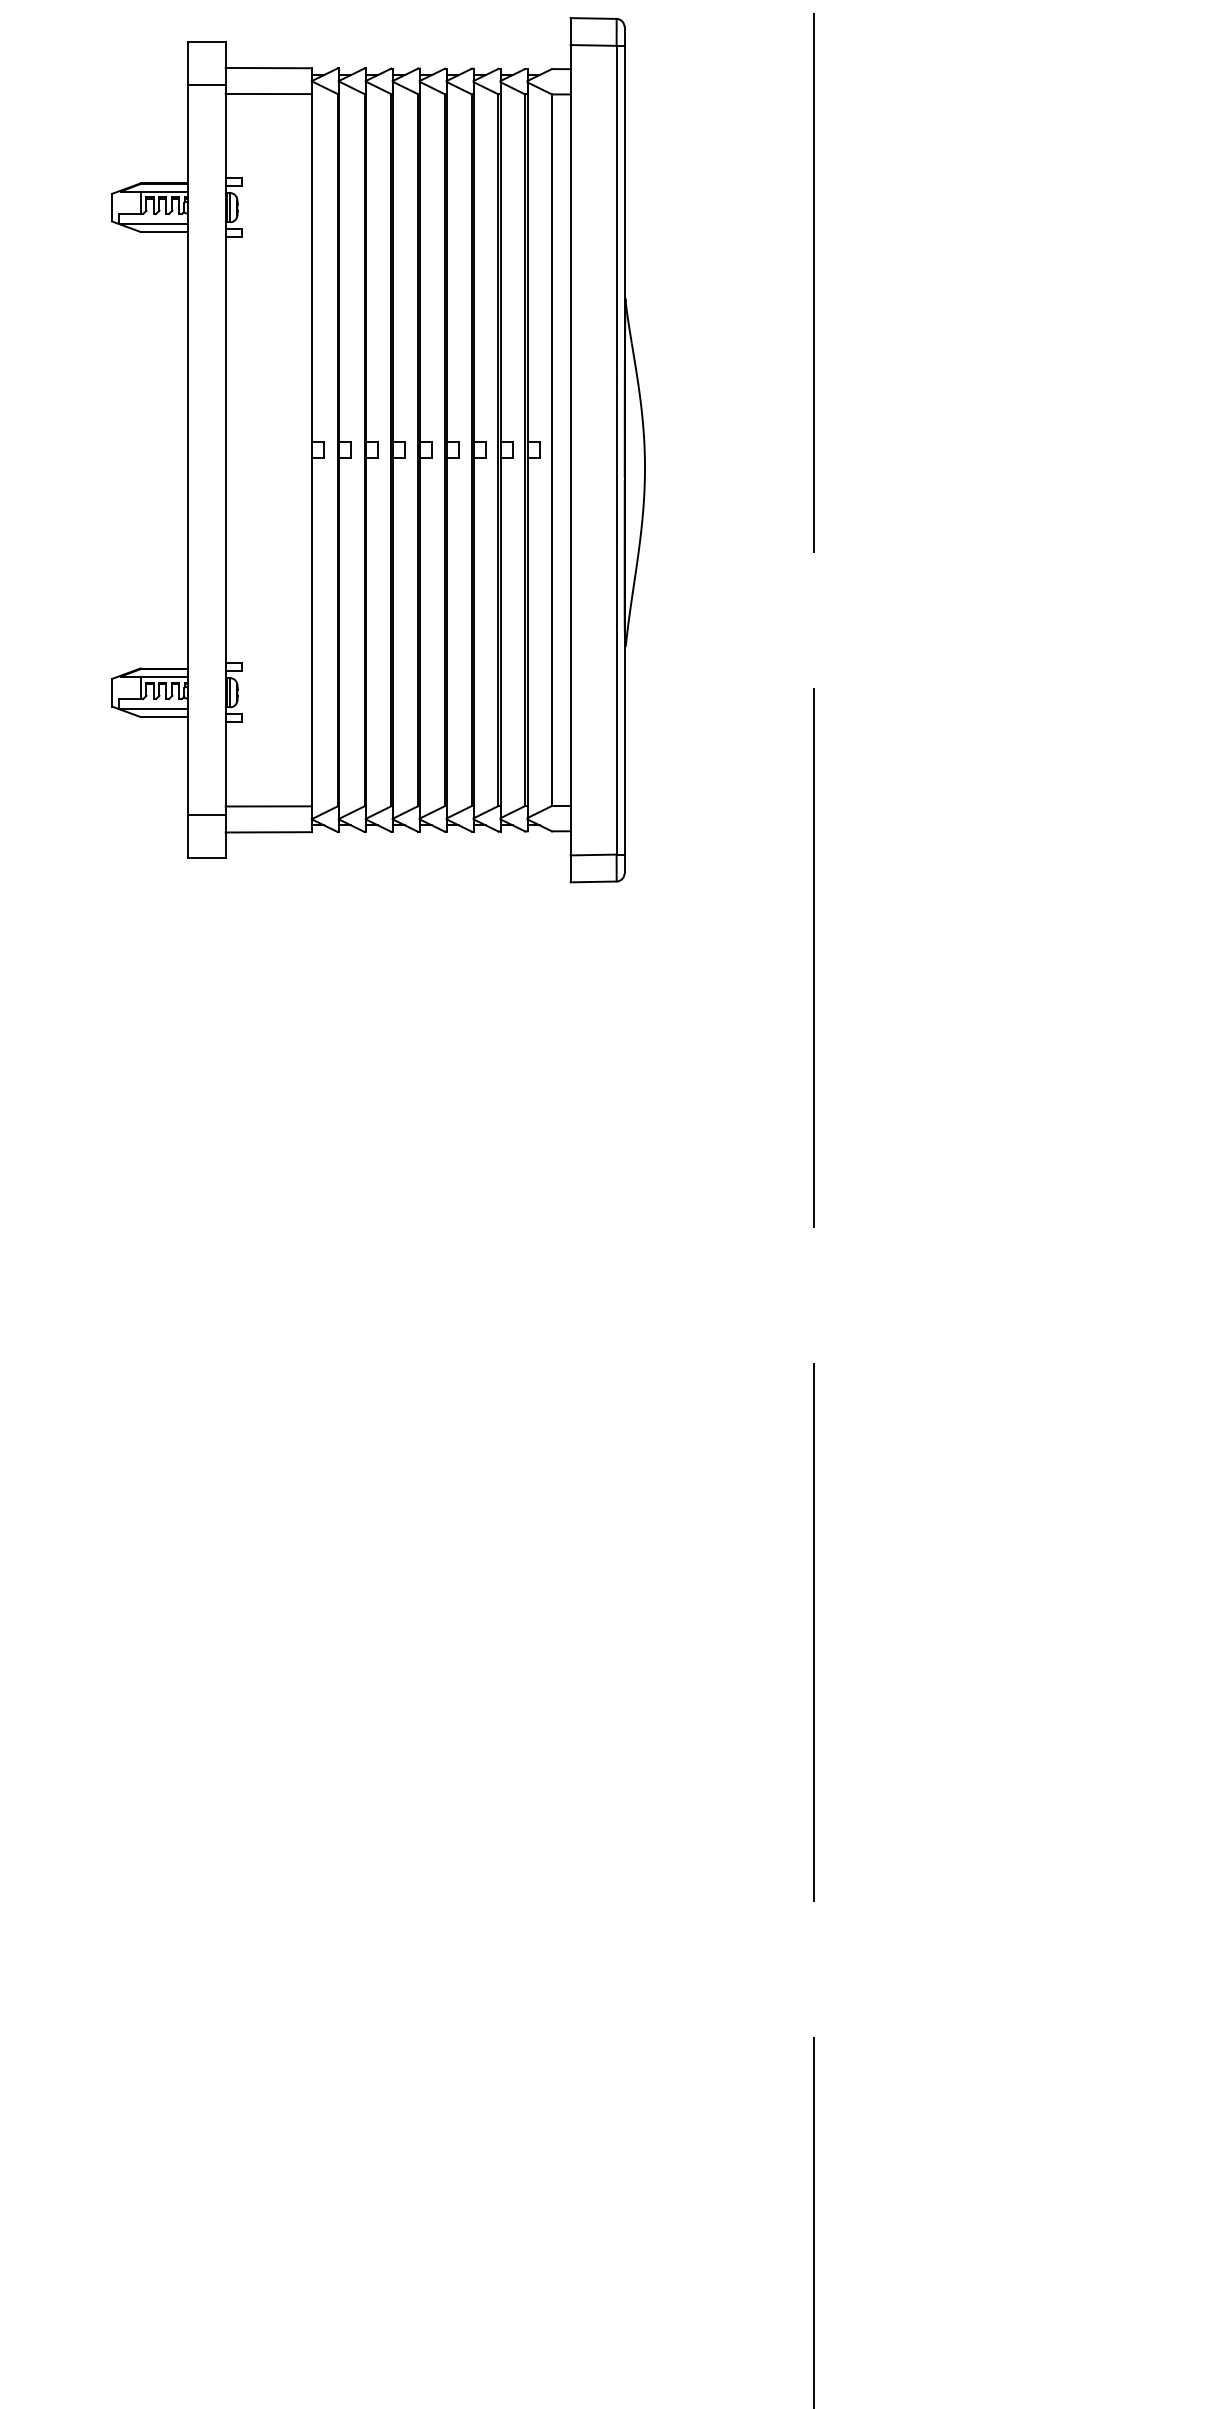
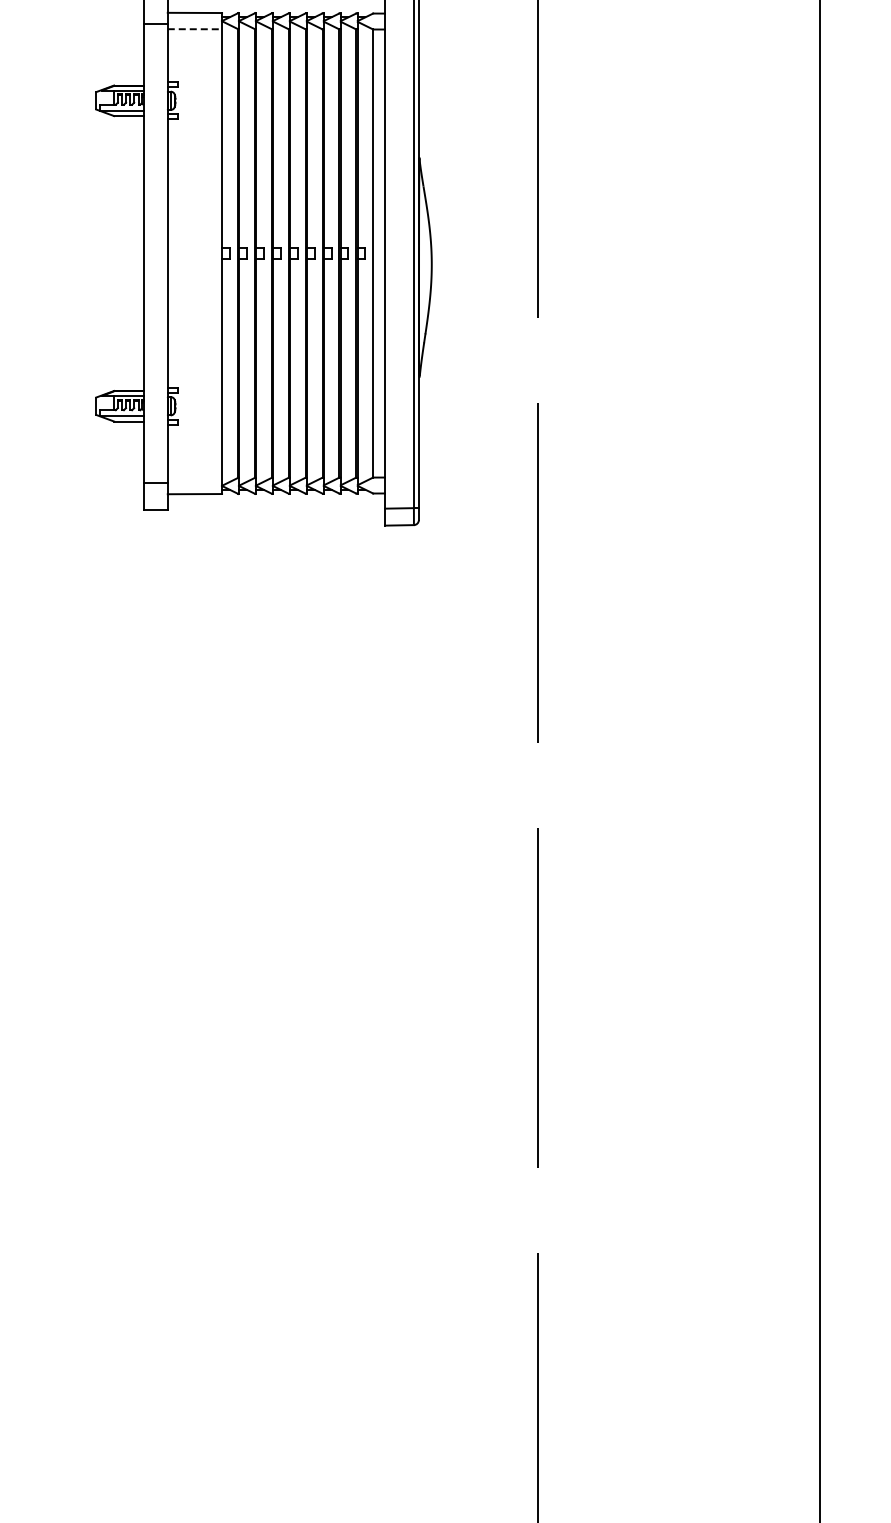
line: (269, 94) -> (195, 29), solid -> dashed
line: (268, 805) -> (194, 477), removed

